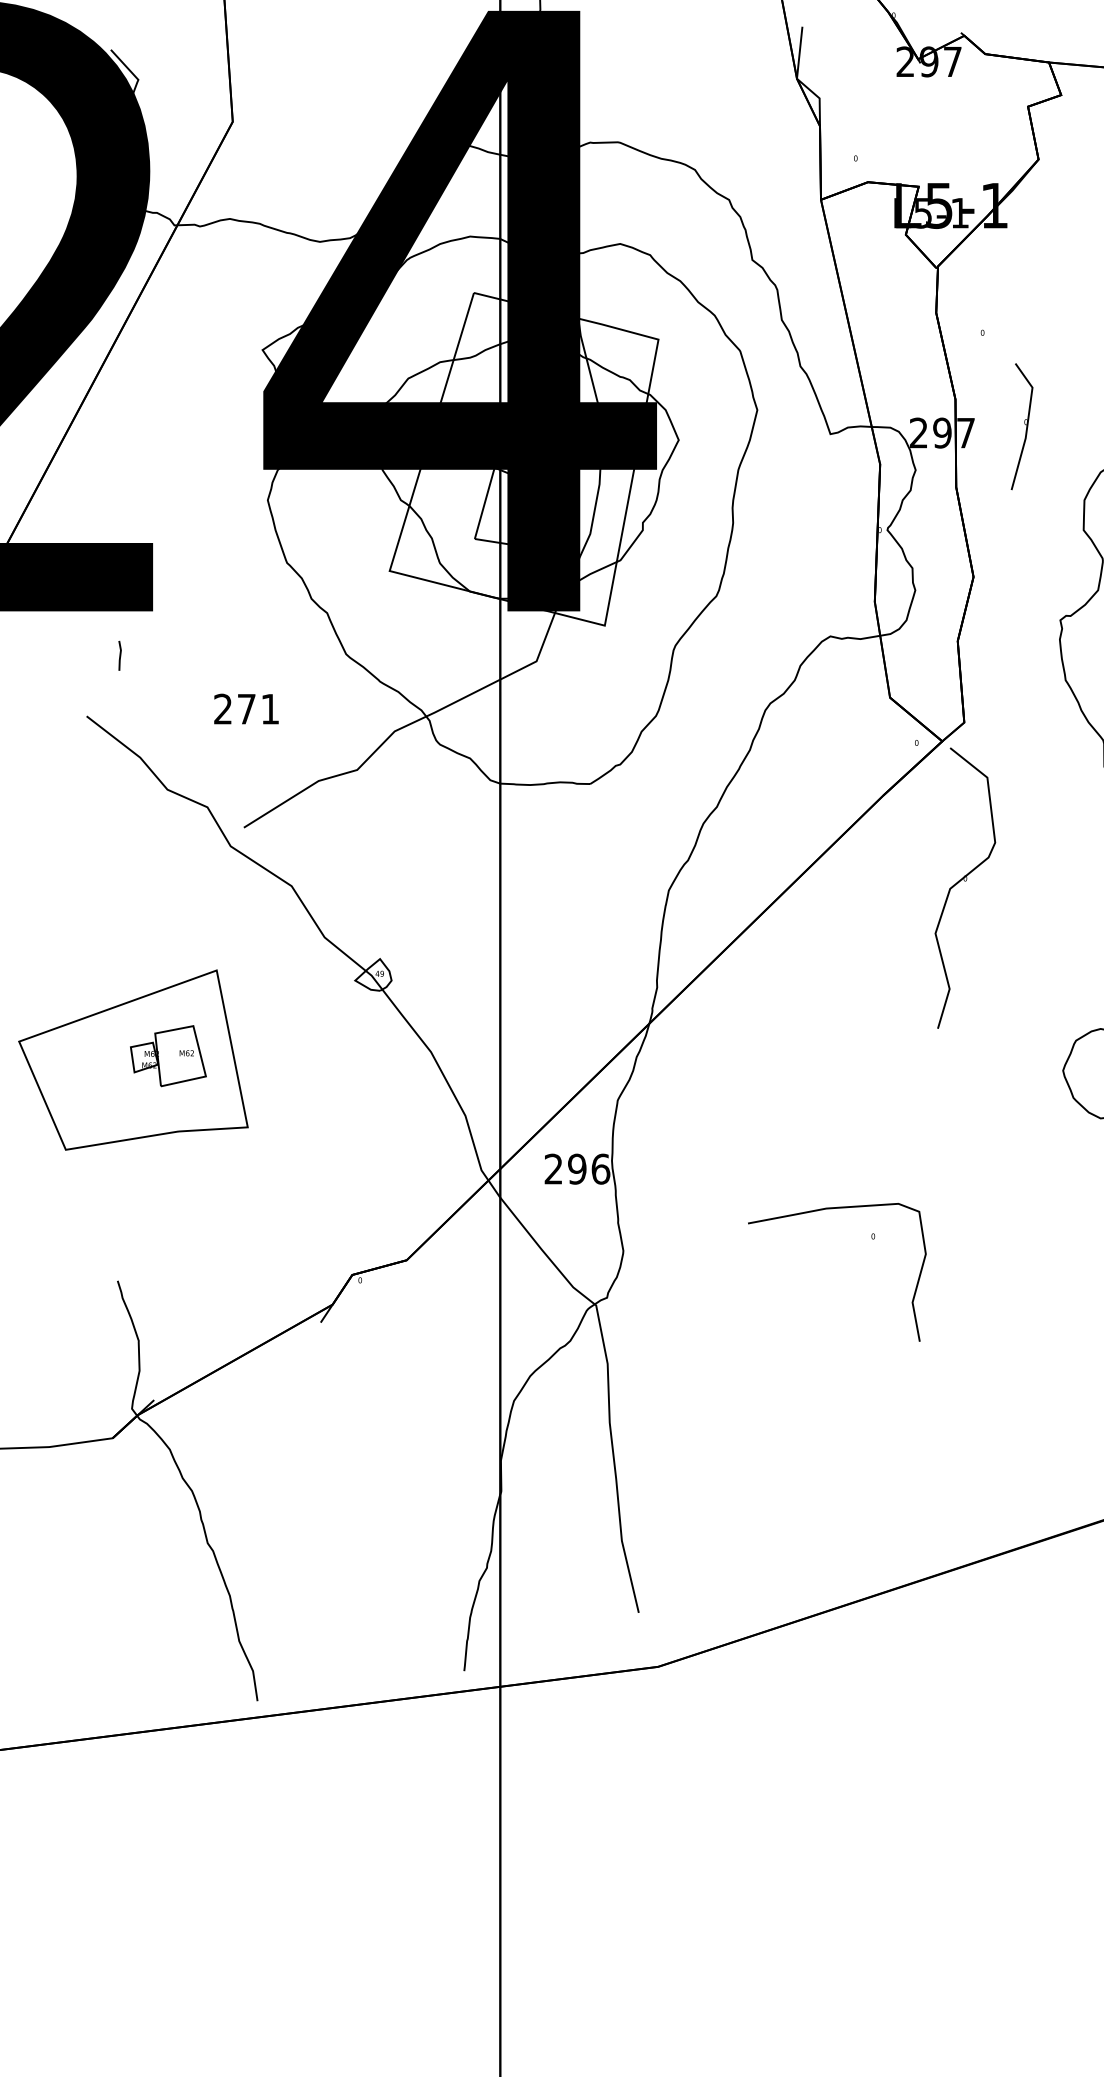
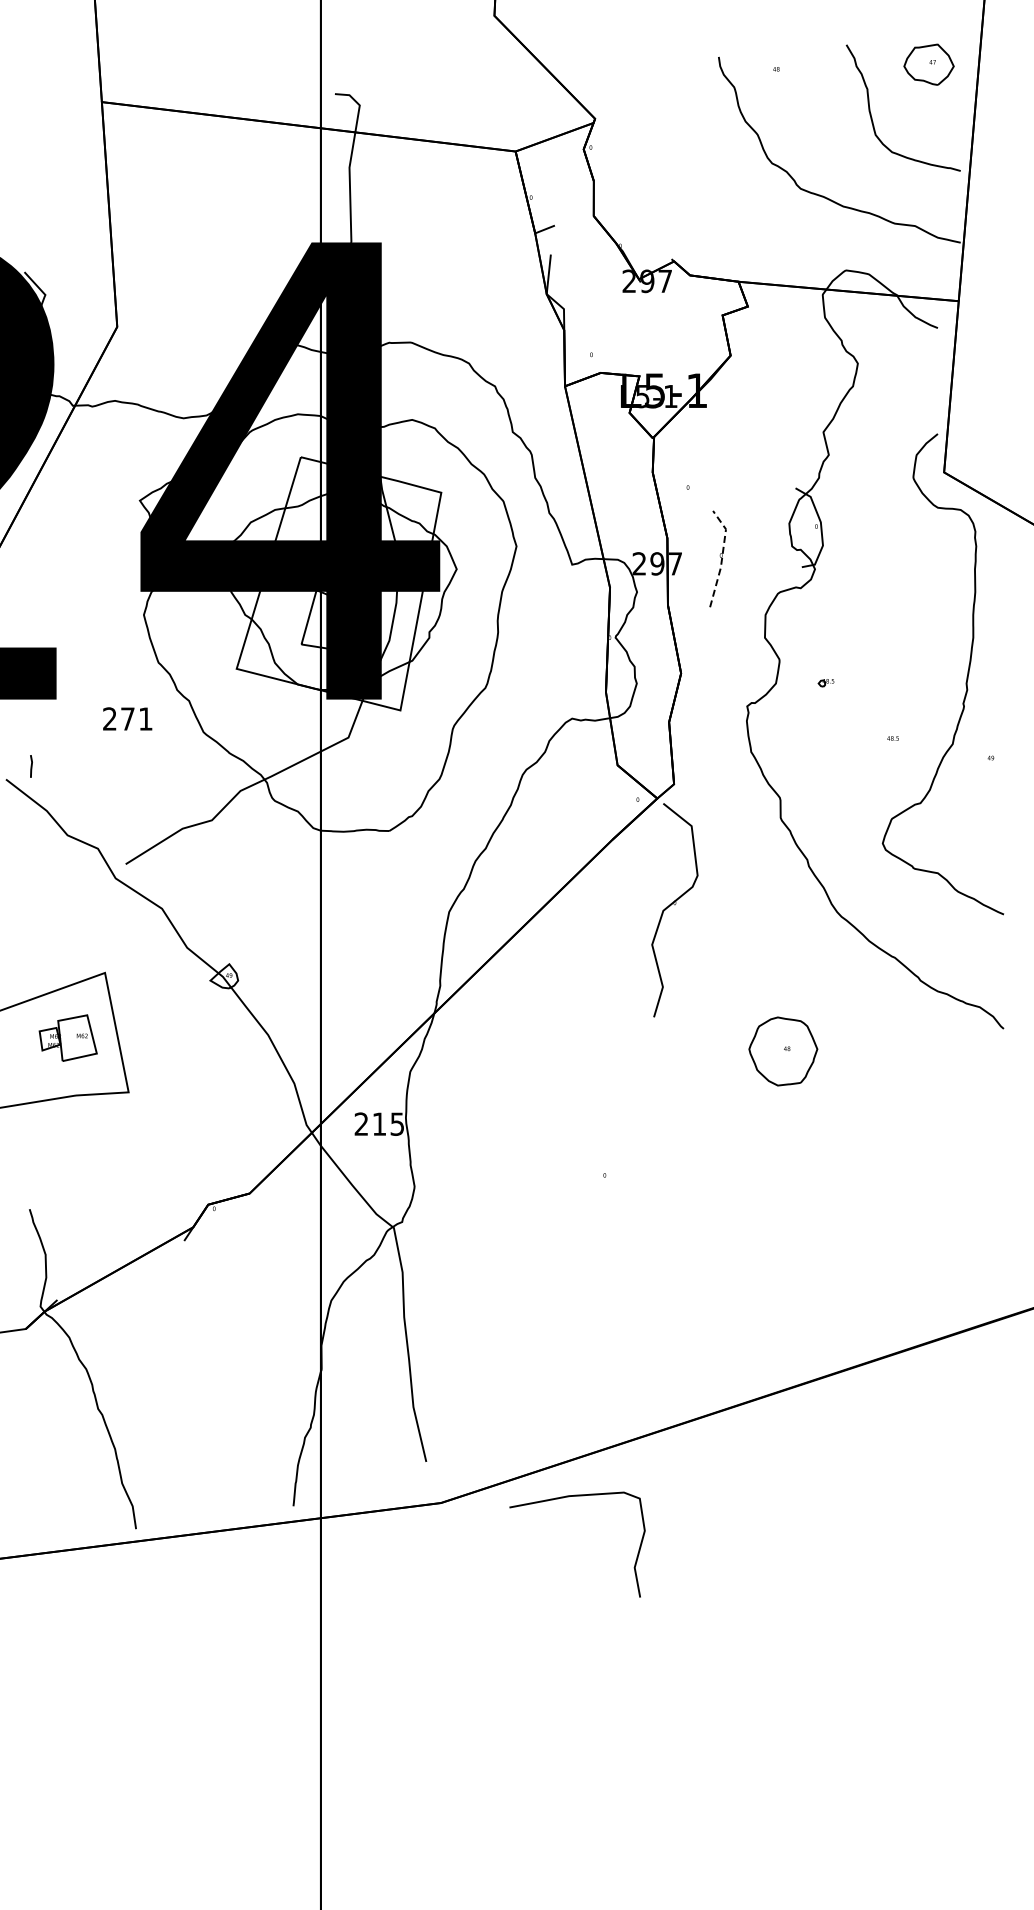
line: (1027, 424) -> (722, 557), solid -> dashed
line: (120, 655) -> (31, 766), moved
text: (246, 708) -> (127, 718), moved
text: (589, 1168) -> (388, 1123), 296 -> 215
curve: (825, 1210) -> (568, 1497), moved

